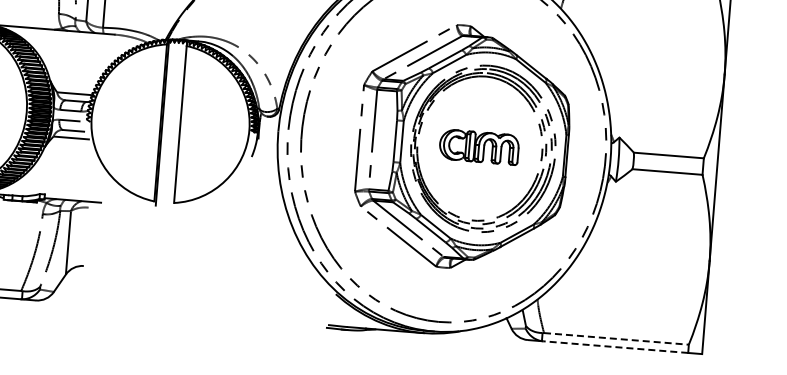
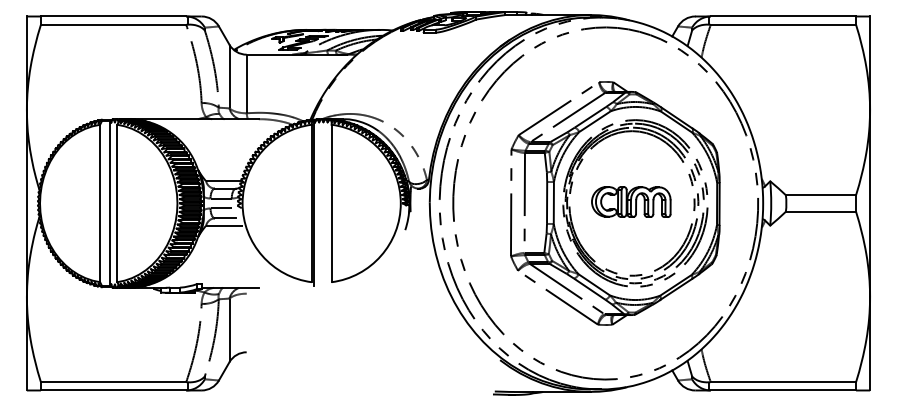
line: (616, 339) -> (783, 382), dashed -> solid
line: (615, 347) -> (783, 390), dashed -> solid

